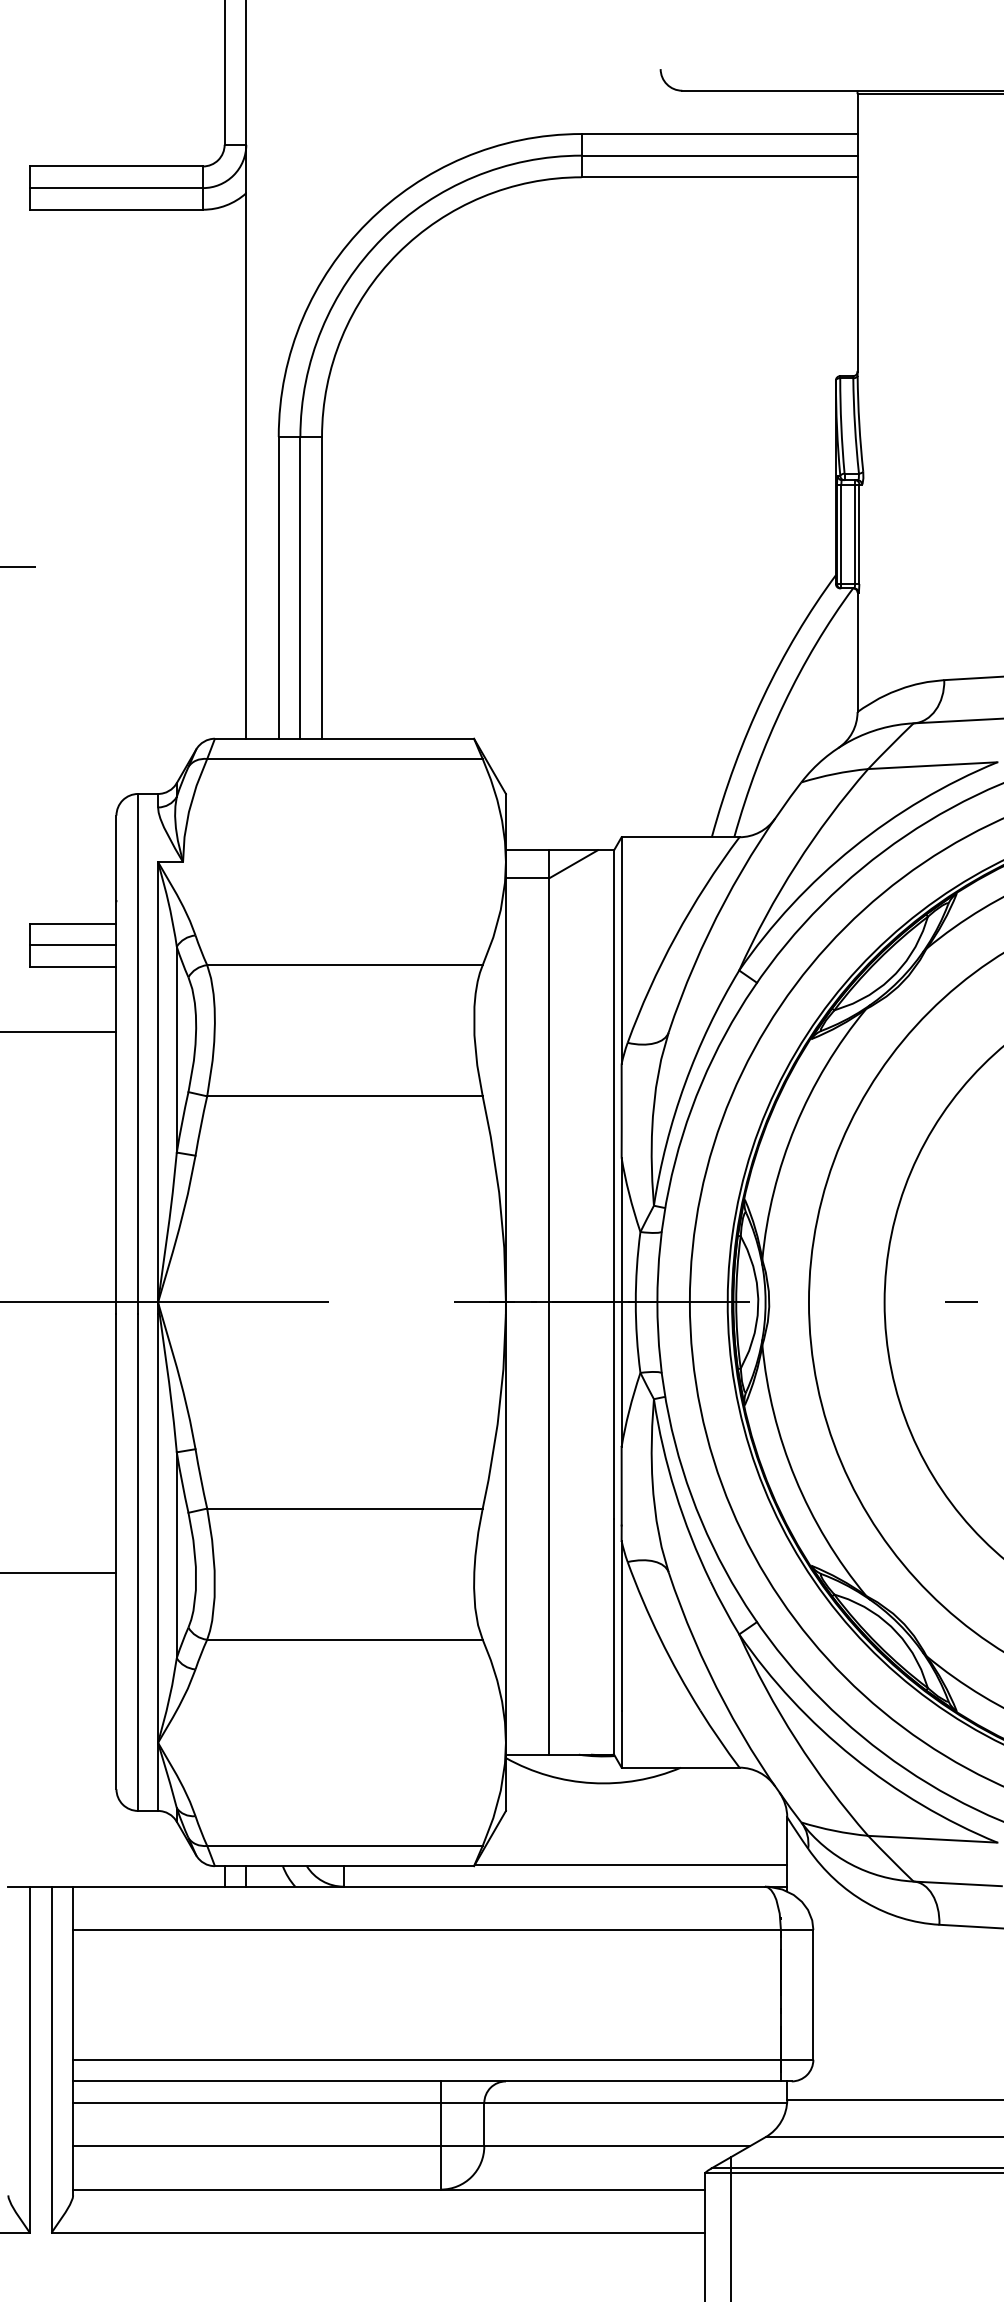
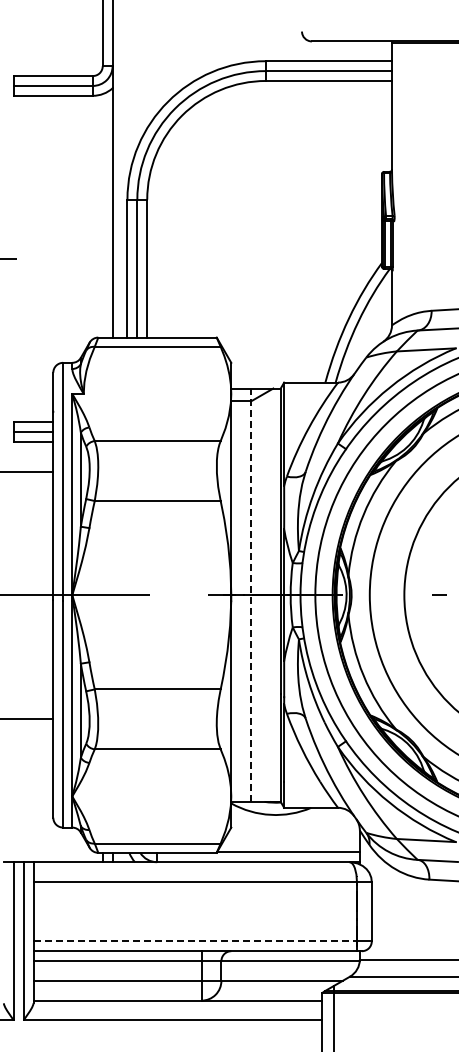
line: (550, 1303) -> (251, 595), solid -> dashed
line: (427, 2060) -> (195, 941), solid -> dashed

